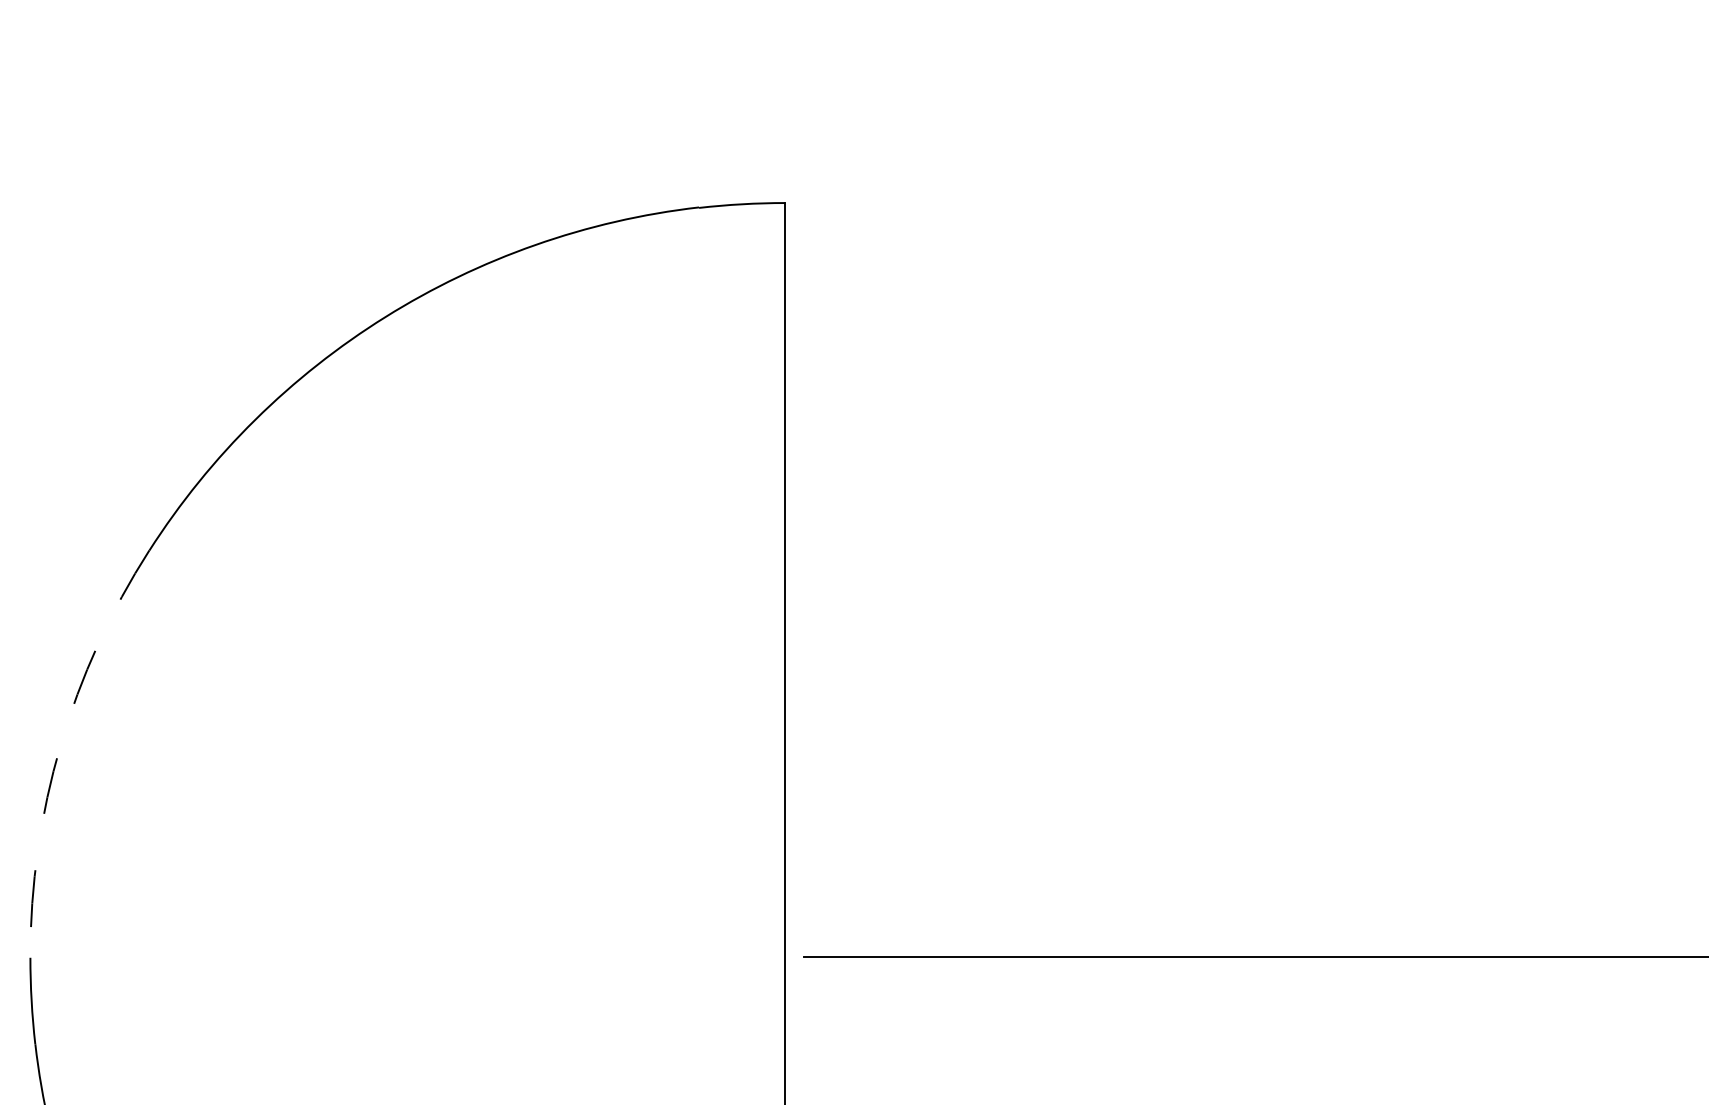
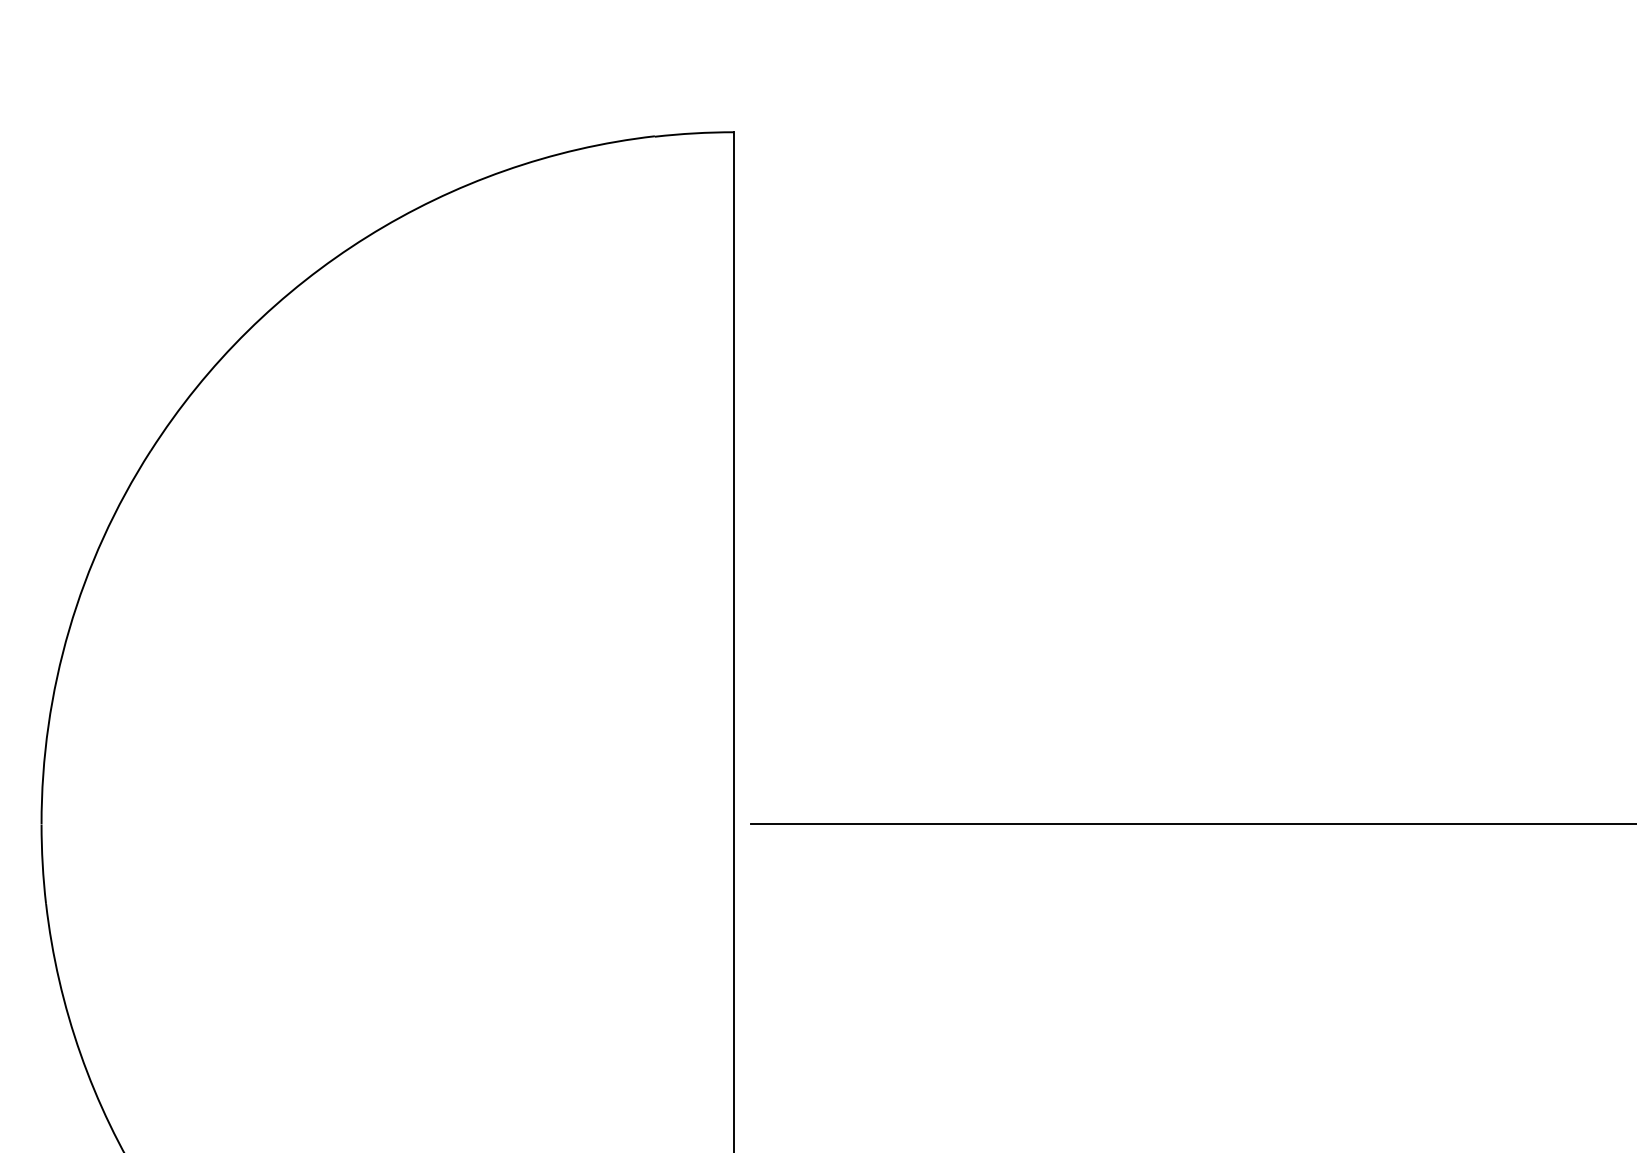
arc: (60, 745) -> (69, 629), dashed -> solid

